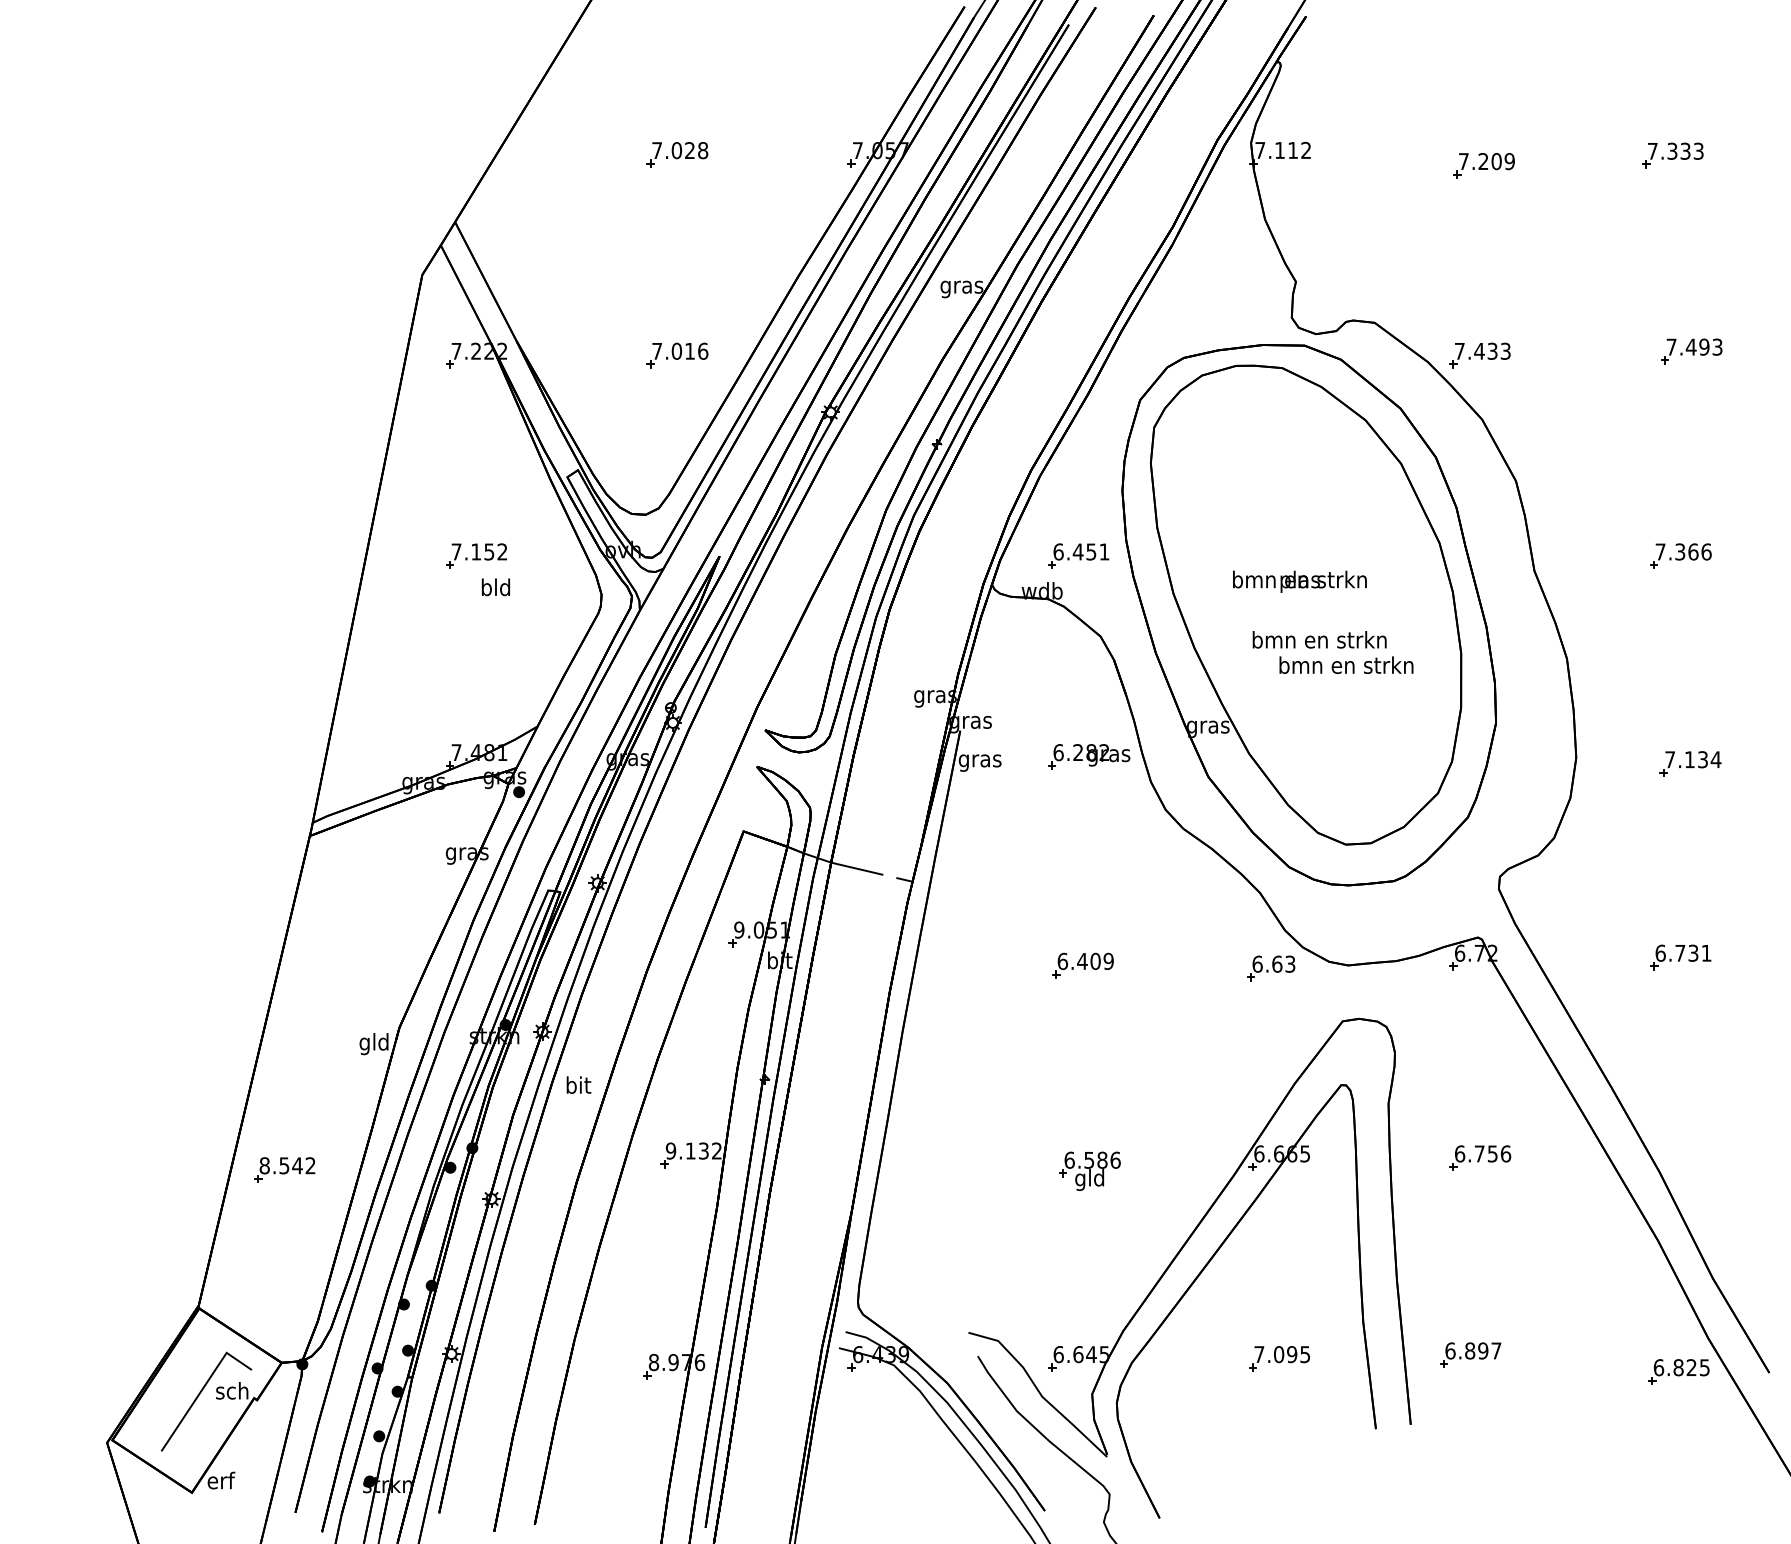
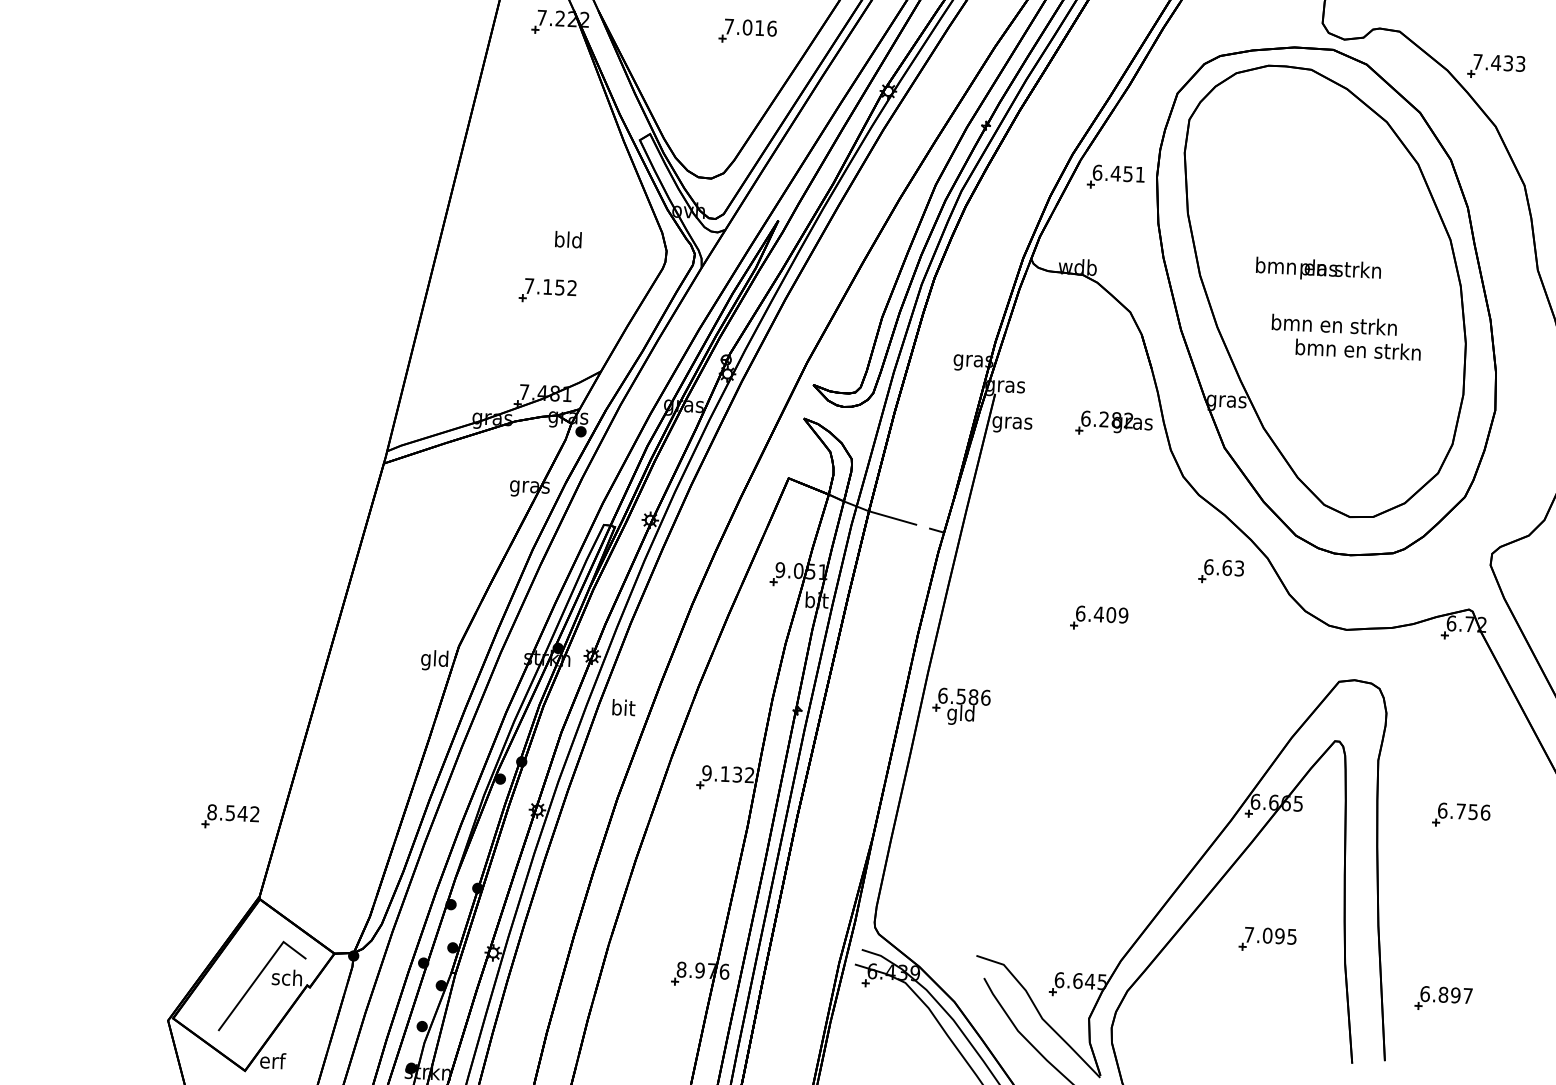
part: (476, 555) -> (547, 290), moved
part: (1078, 555) -> (1115, 176), moved
part: (1271, 968) -> (1221, 571), moved
part: (284, 1169) -> (230, 816), moved
part: (1089, 1170) -> (961, 706), moved
part: (1279, 1358) -> (1267, 939), moved

